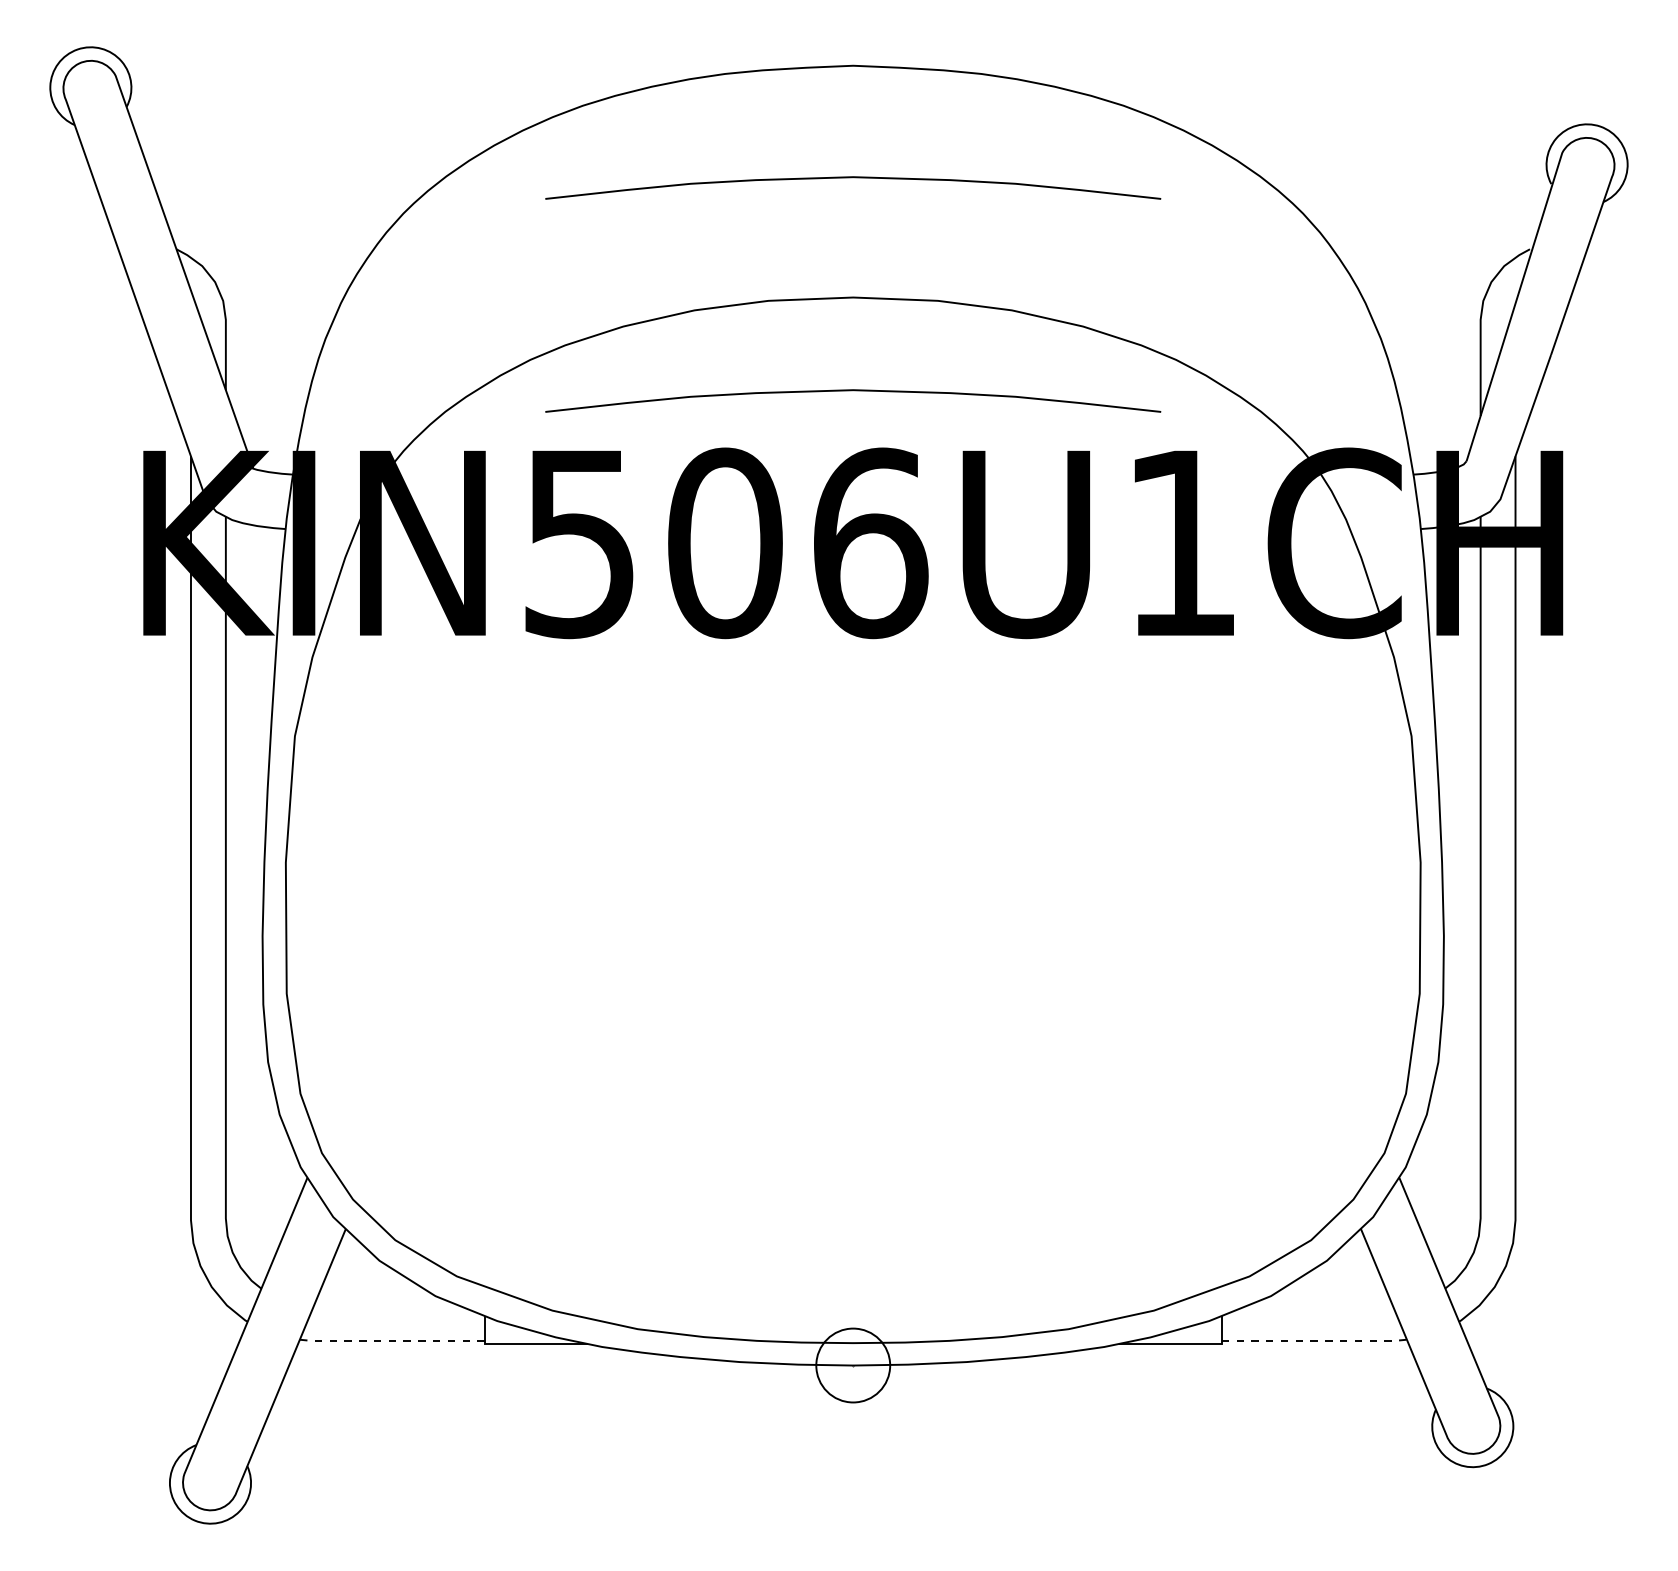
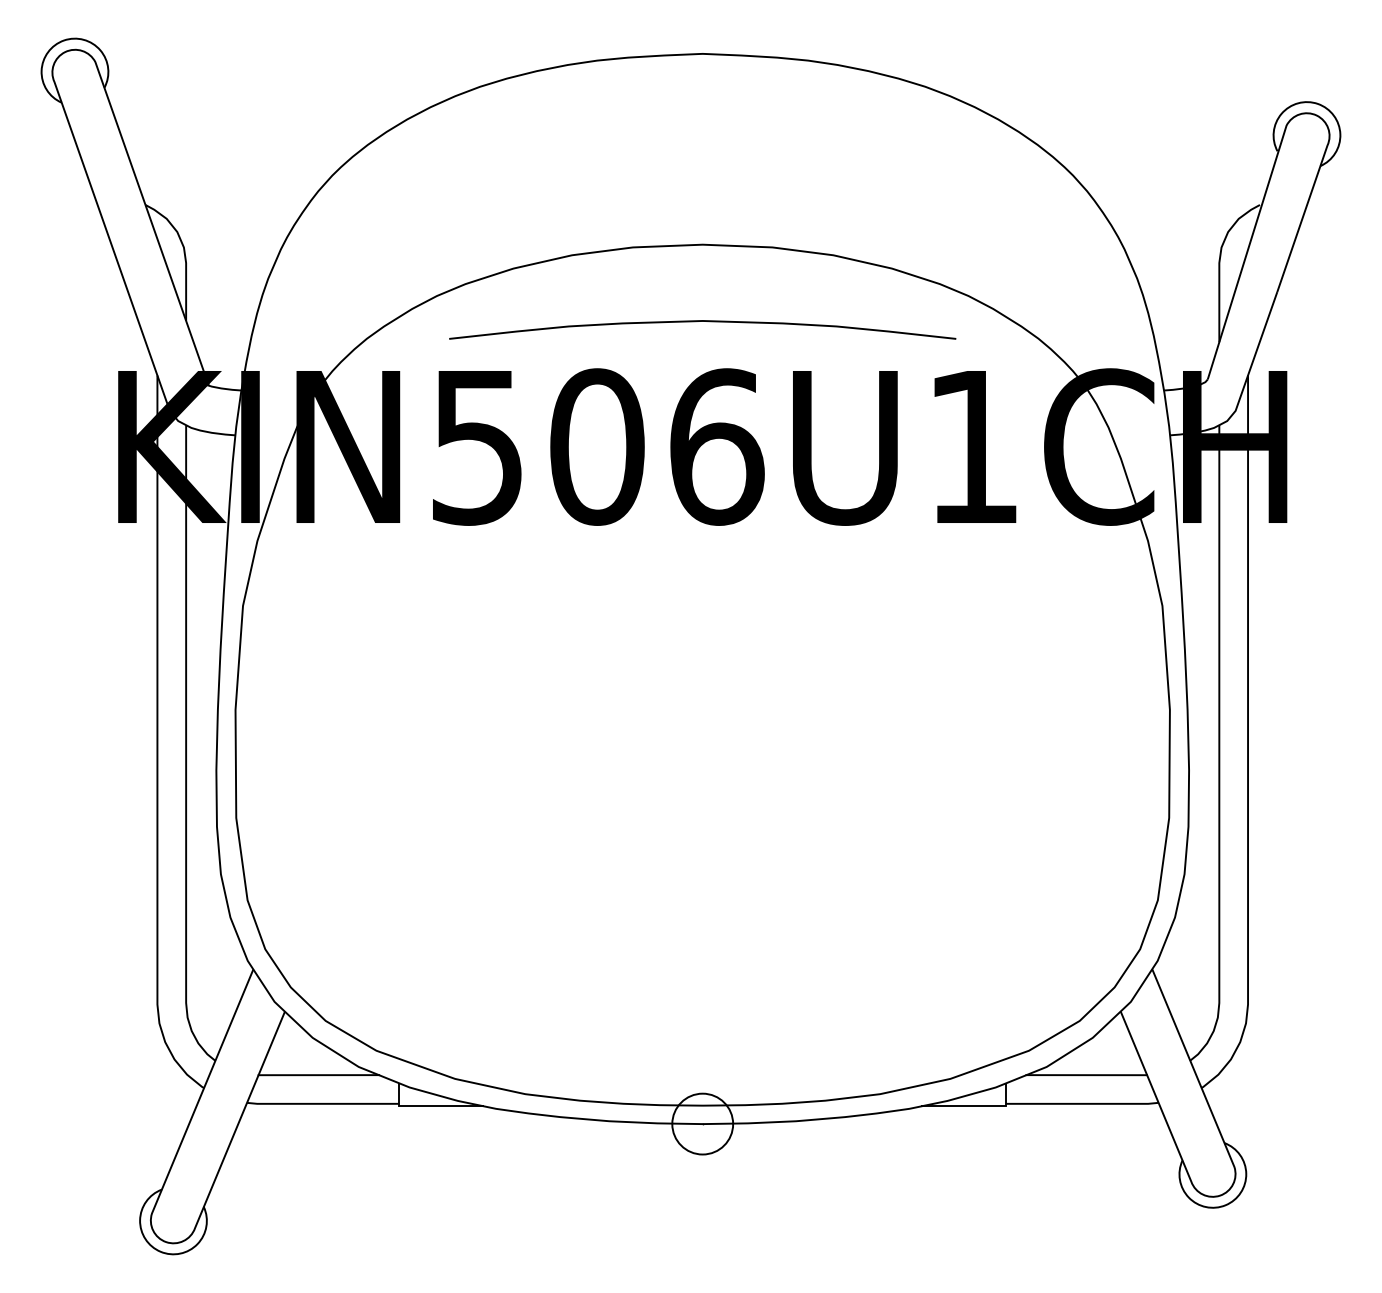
curve: (853, 178) -> (702, 146), removed
line: (386, 1306) -> (318, 1075), added
line: (1319, 1306) -> (1086, 1075), added
line: (391, 1340) -> (322, 1103), dashed -> solid
line: (1315, 1340) -> (1083, 1103), dashed -> solid

